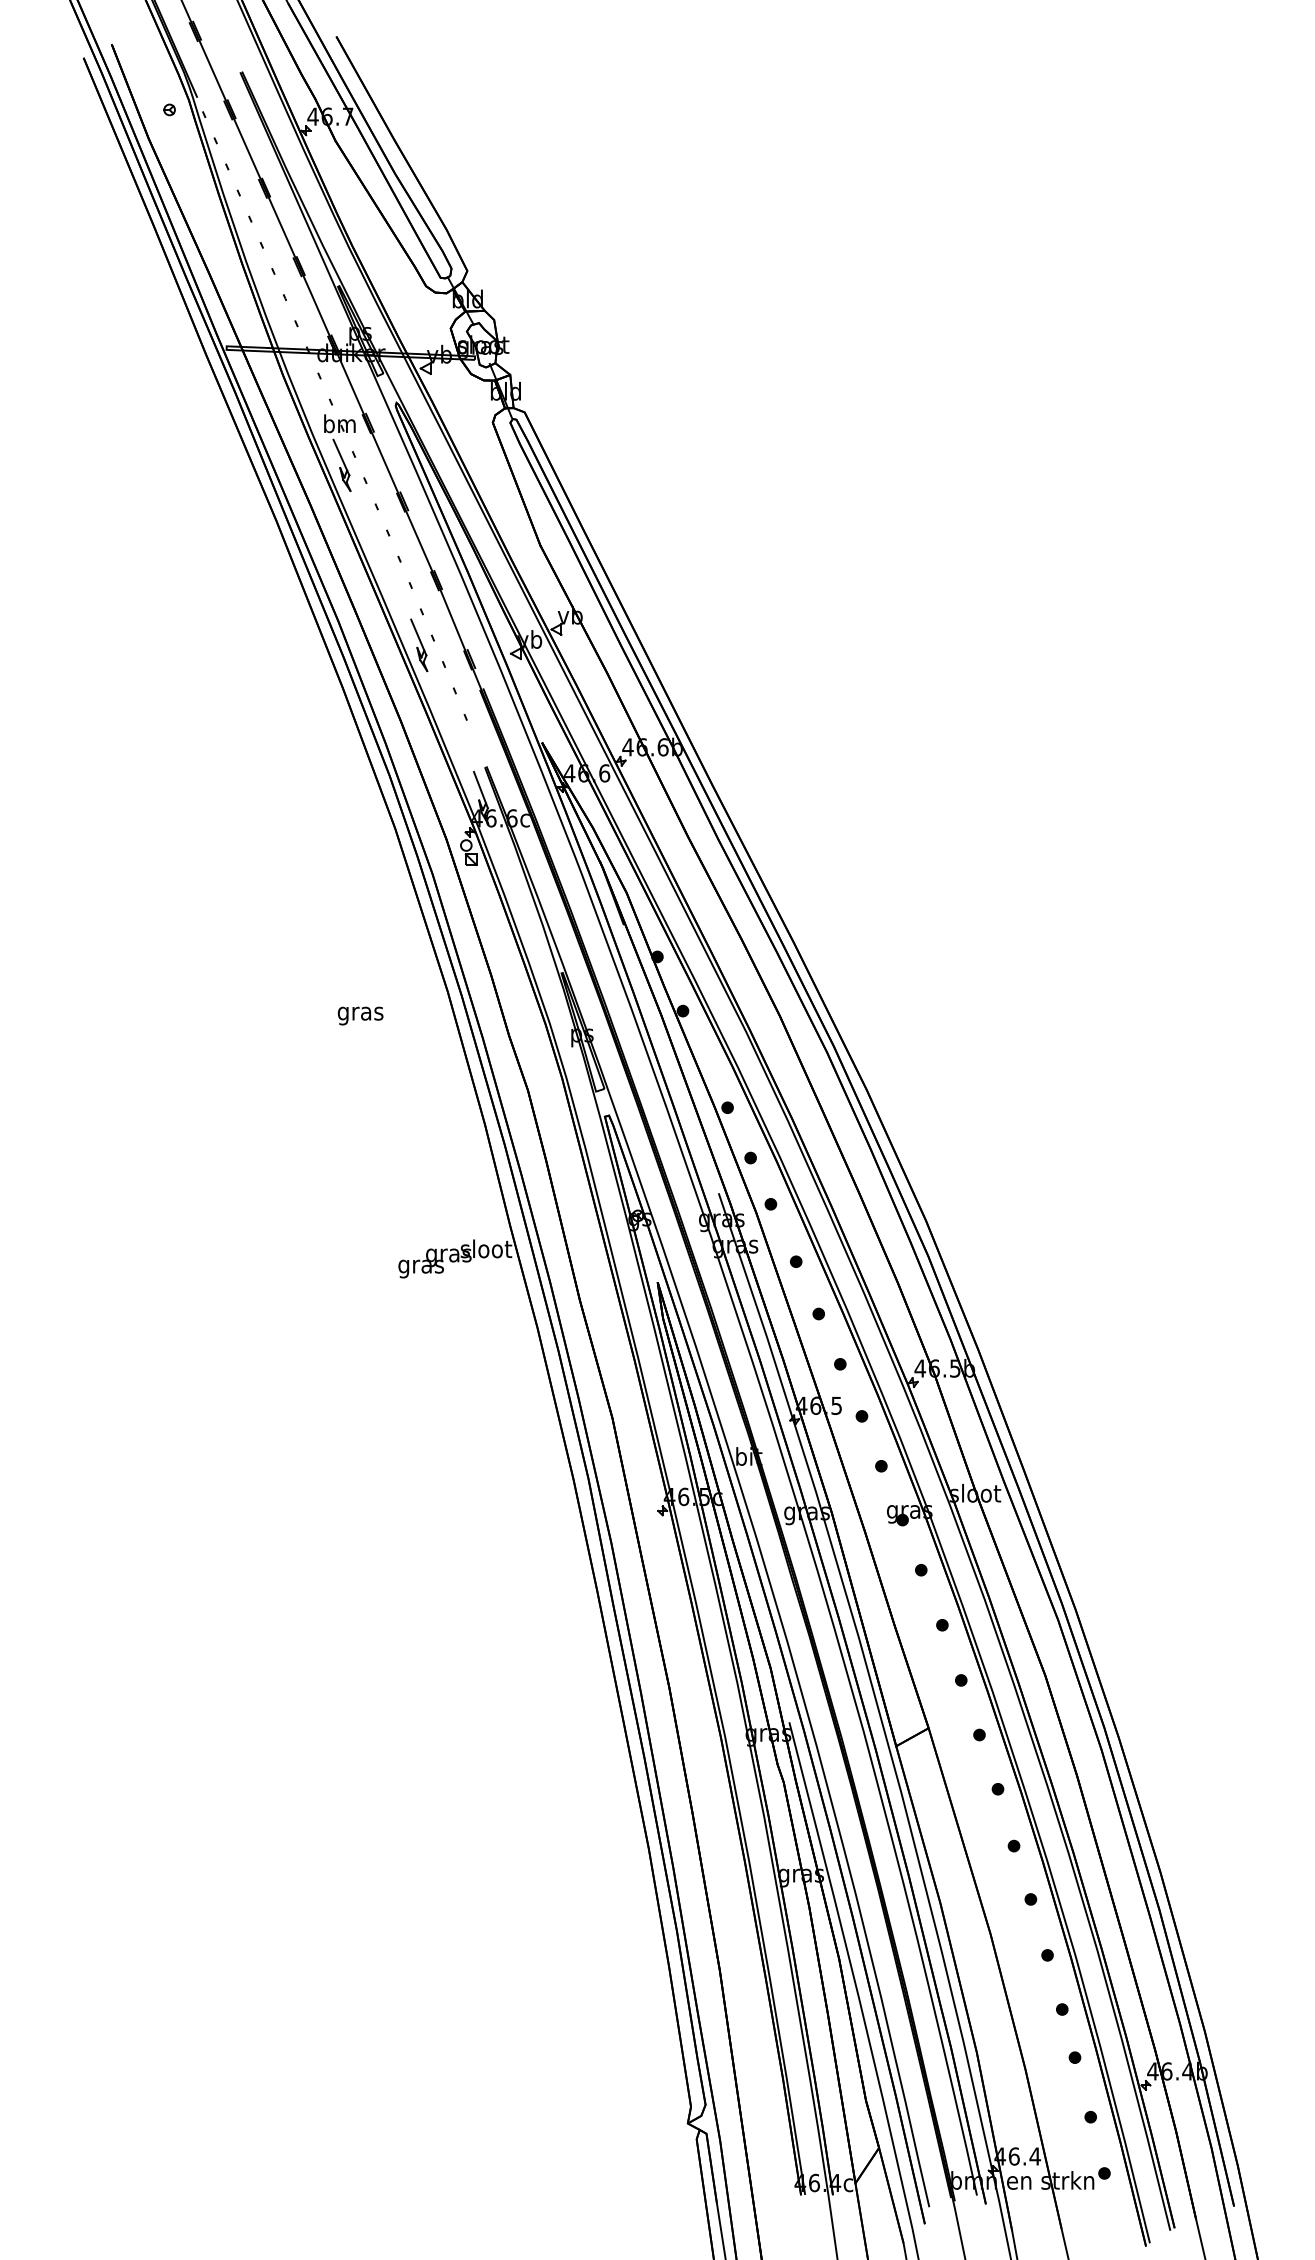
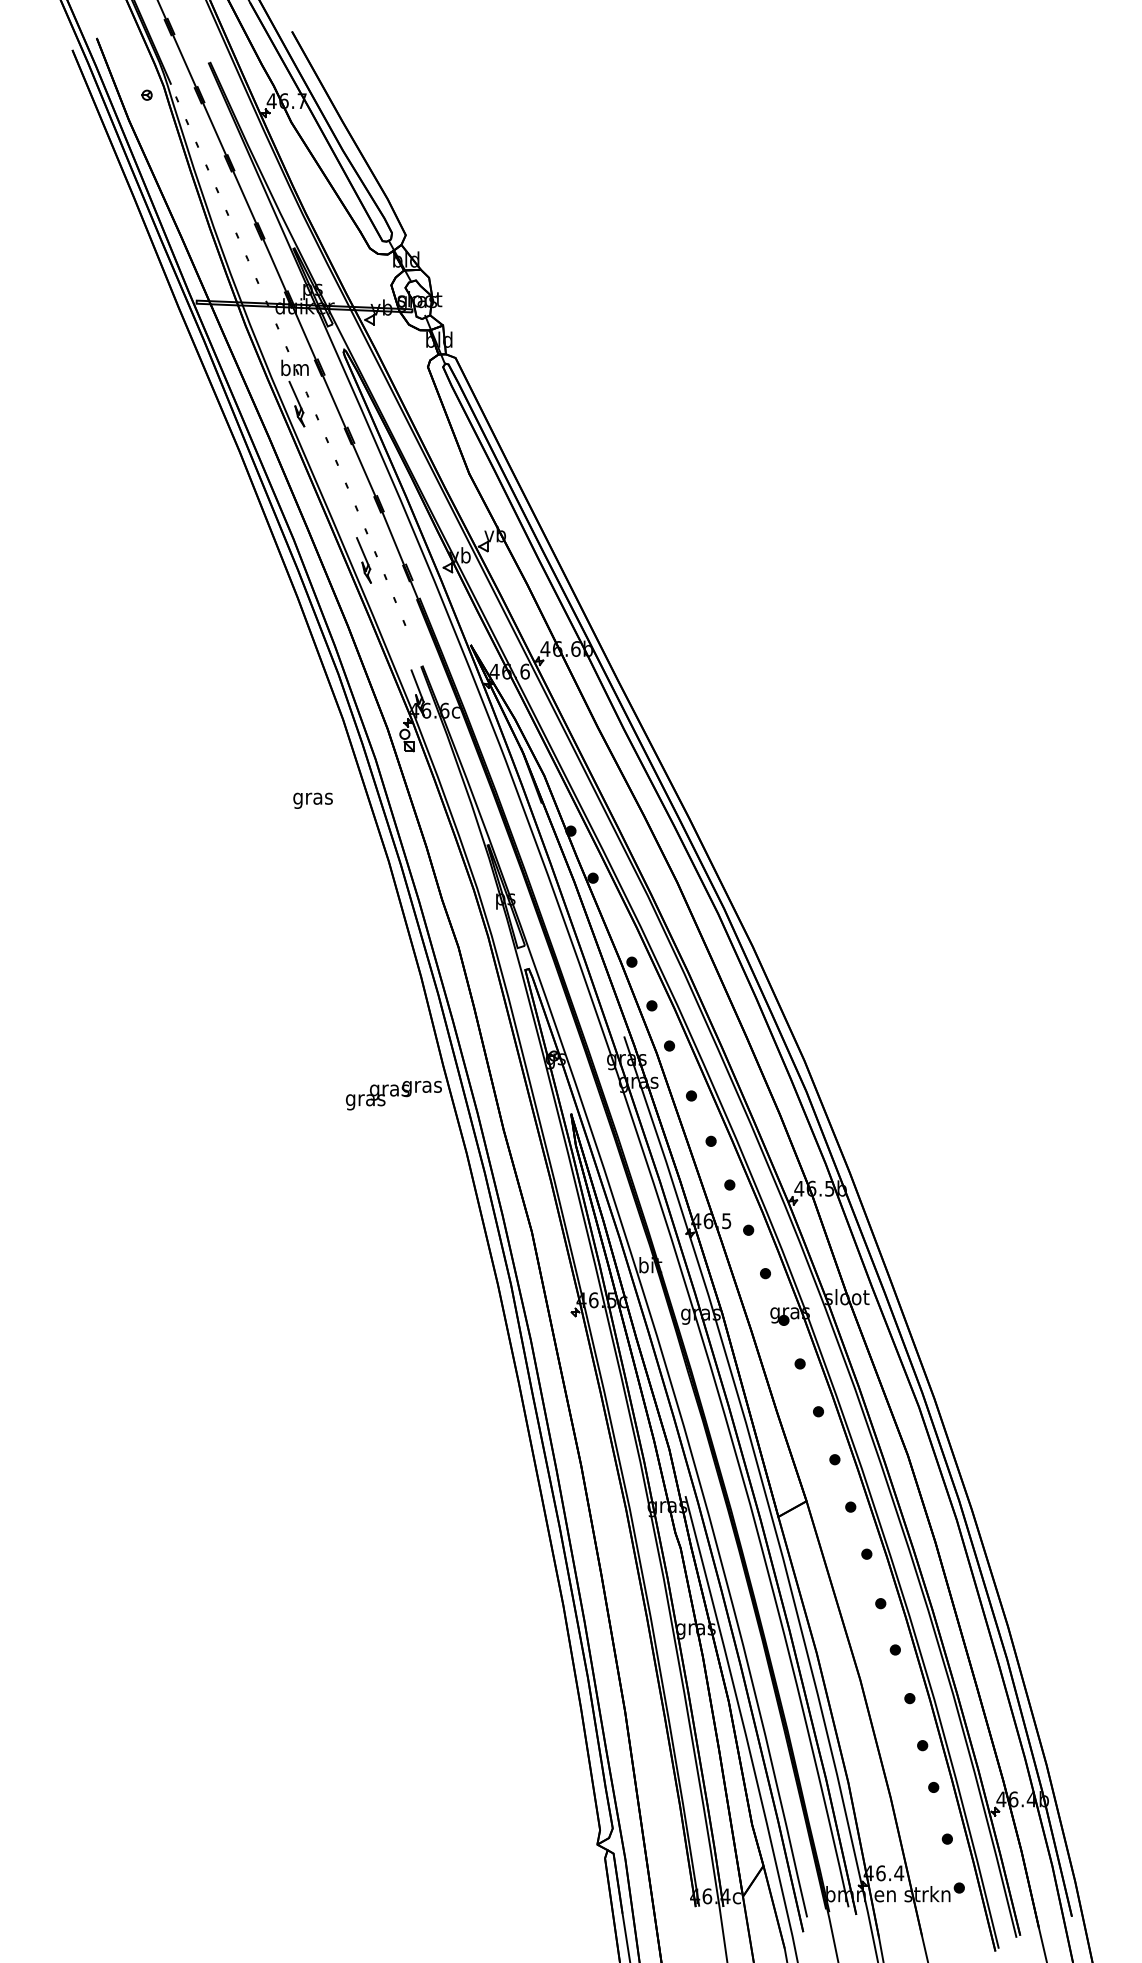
text: (360, 1015) -> (312, 800), moved
text: (486, 1251) -> (422, 1087), sloot -> gras

